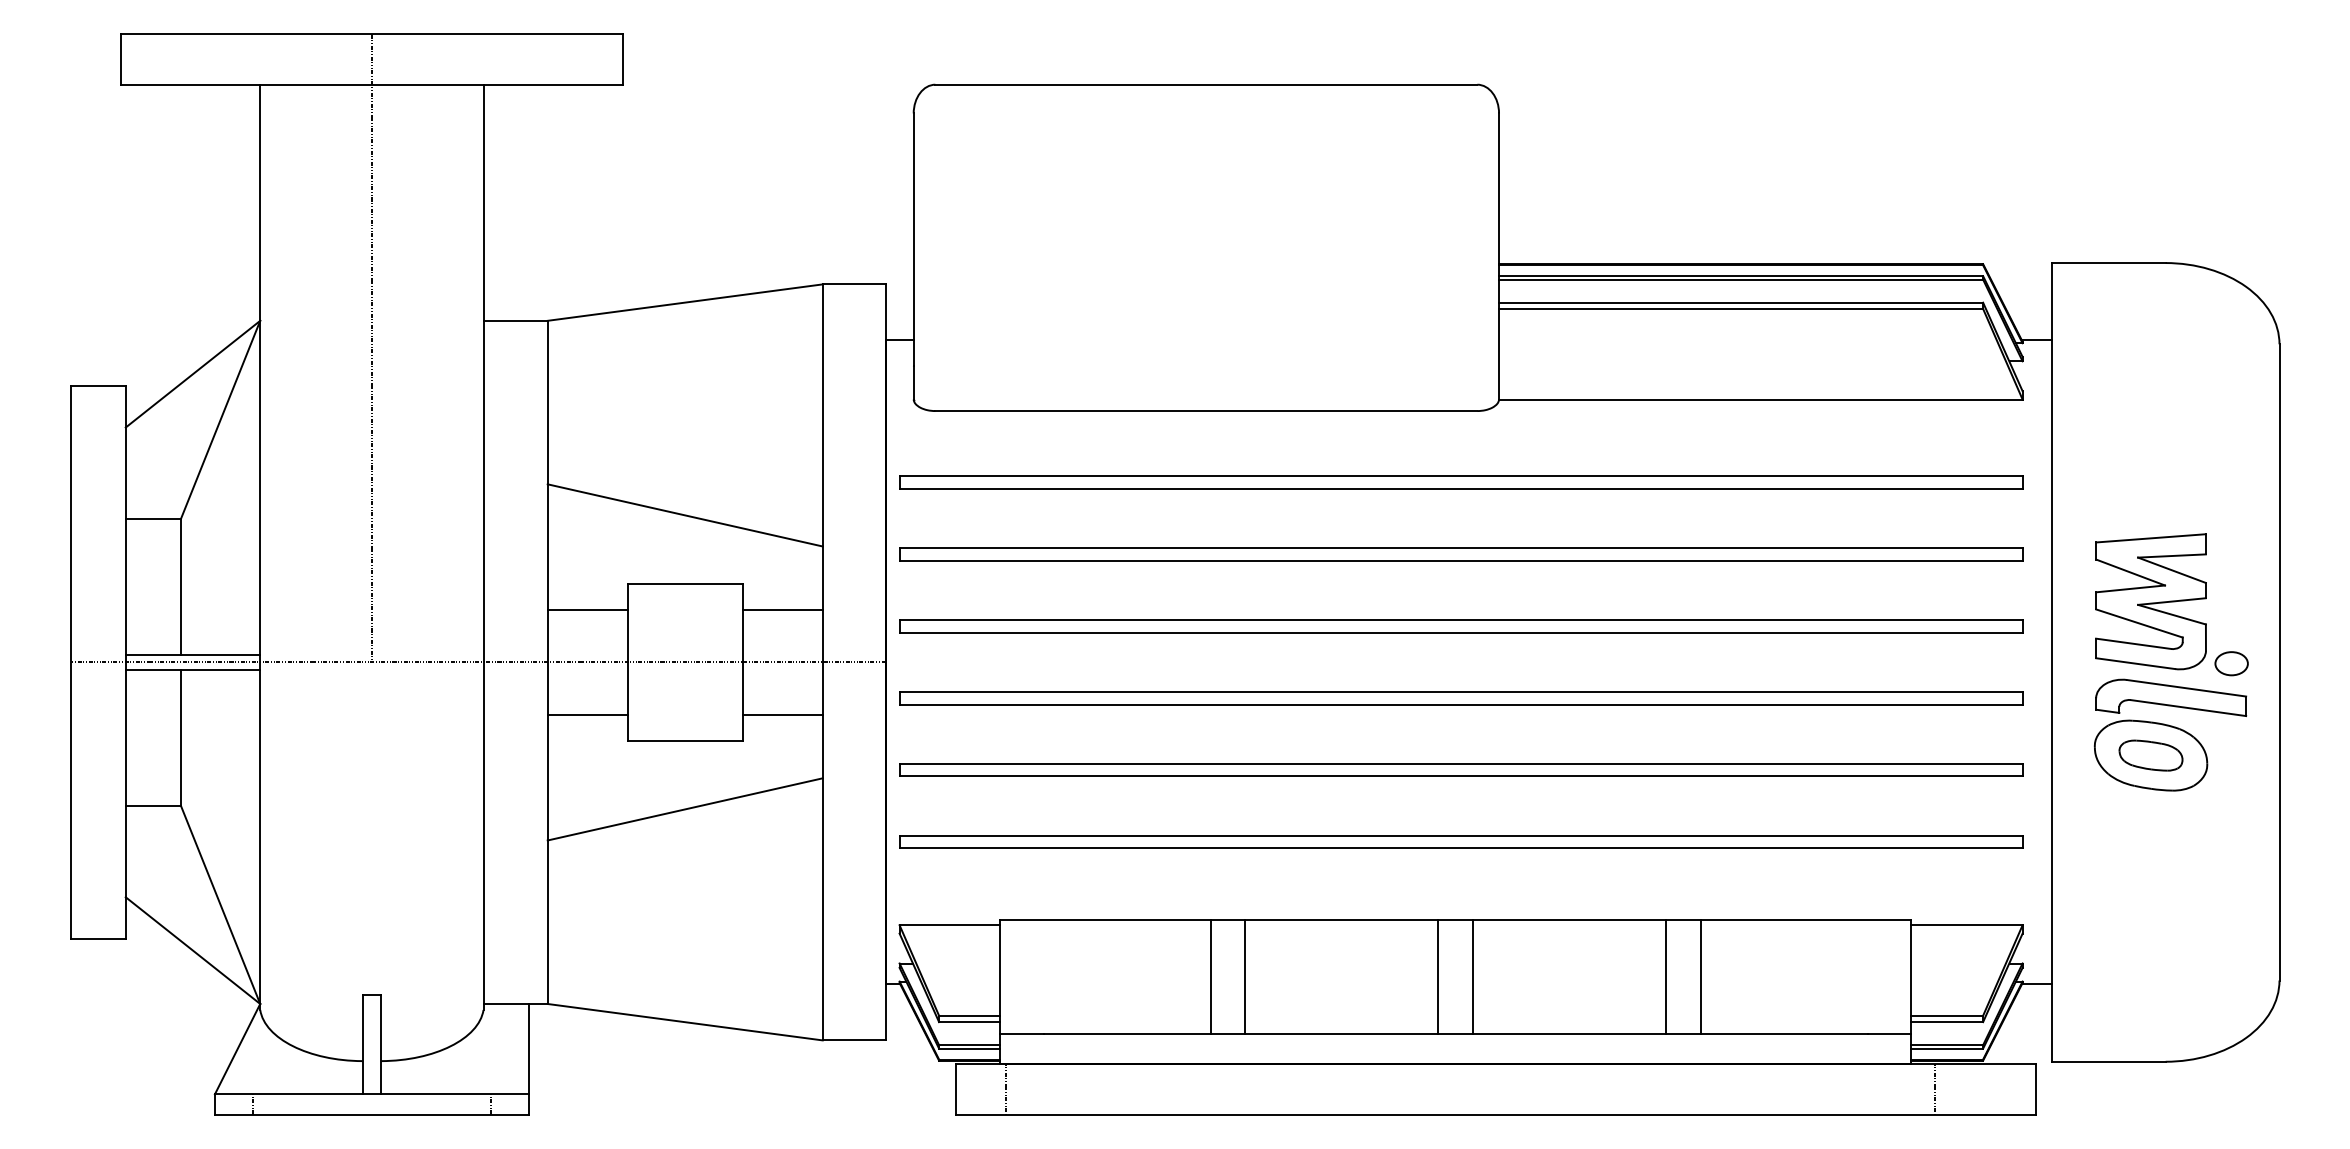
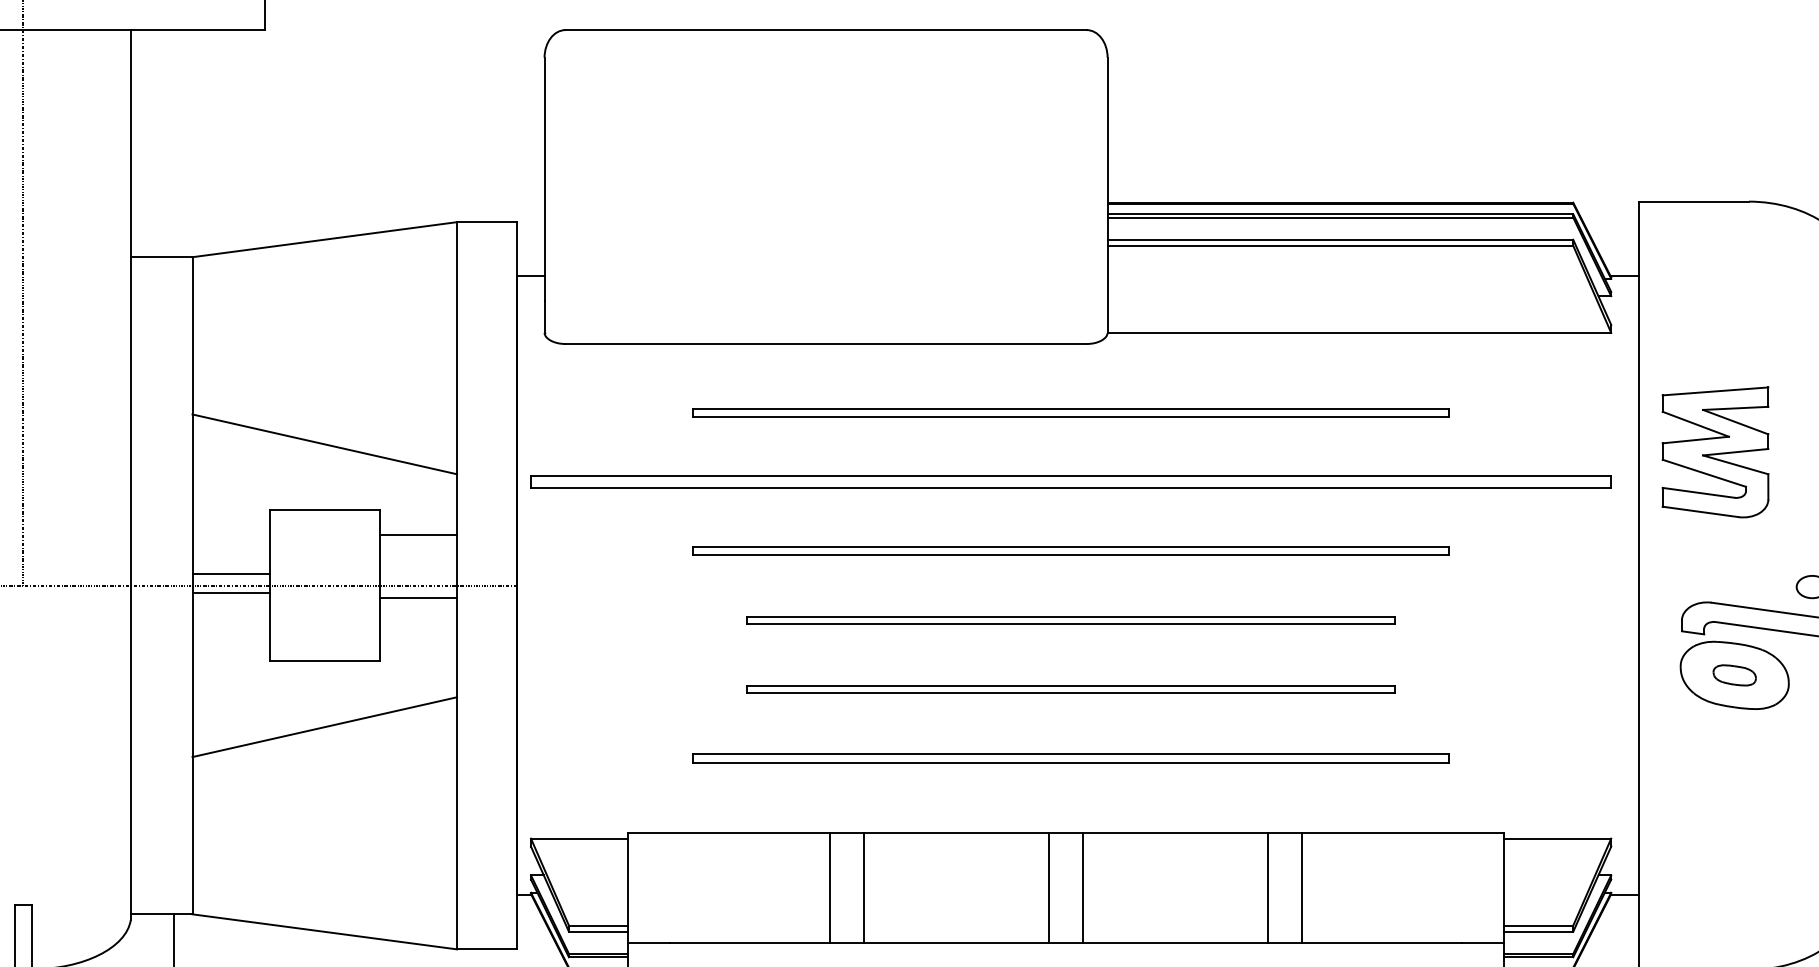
part: (1461, 482) -> (1071, 412), size x0.7
part: (2150, 601) -> (1715, 452), moved
line: (587, 610) -> (230, 574), moved
part: (1461, 626) -> (1071, 551), size x0.7
part: (1461, 698) -> (1071, 620), size x0.6
line: (587, 714) -> (230, 592), moved
line: (782, 714) -> (418, 597), moved
part: (2150, 755) -> (1734, 675), size x0.7
part: (1461, 769) -> (1071, 688), size x0.6
part: (1461, 841) -> (1071, 758), size x0.7

